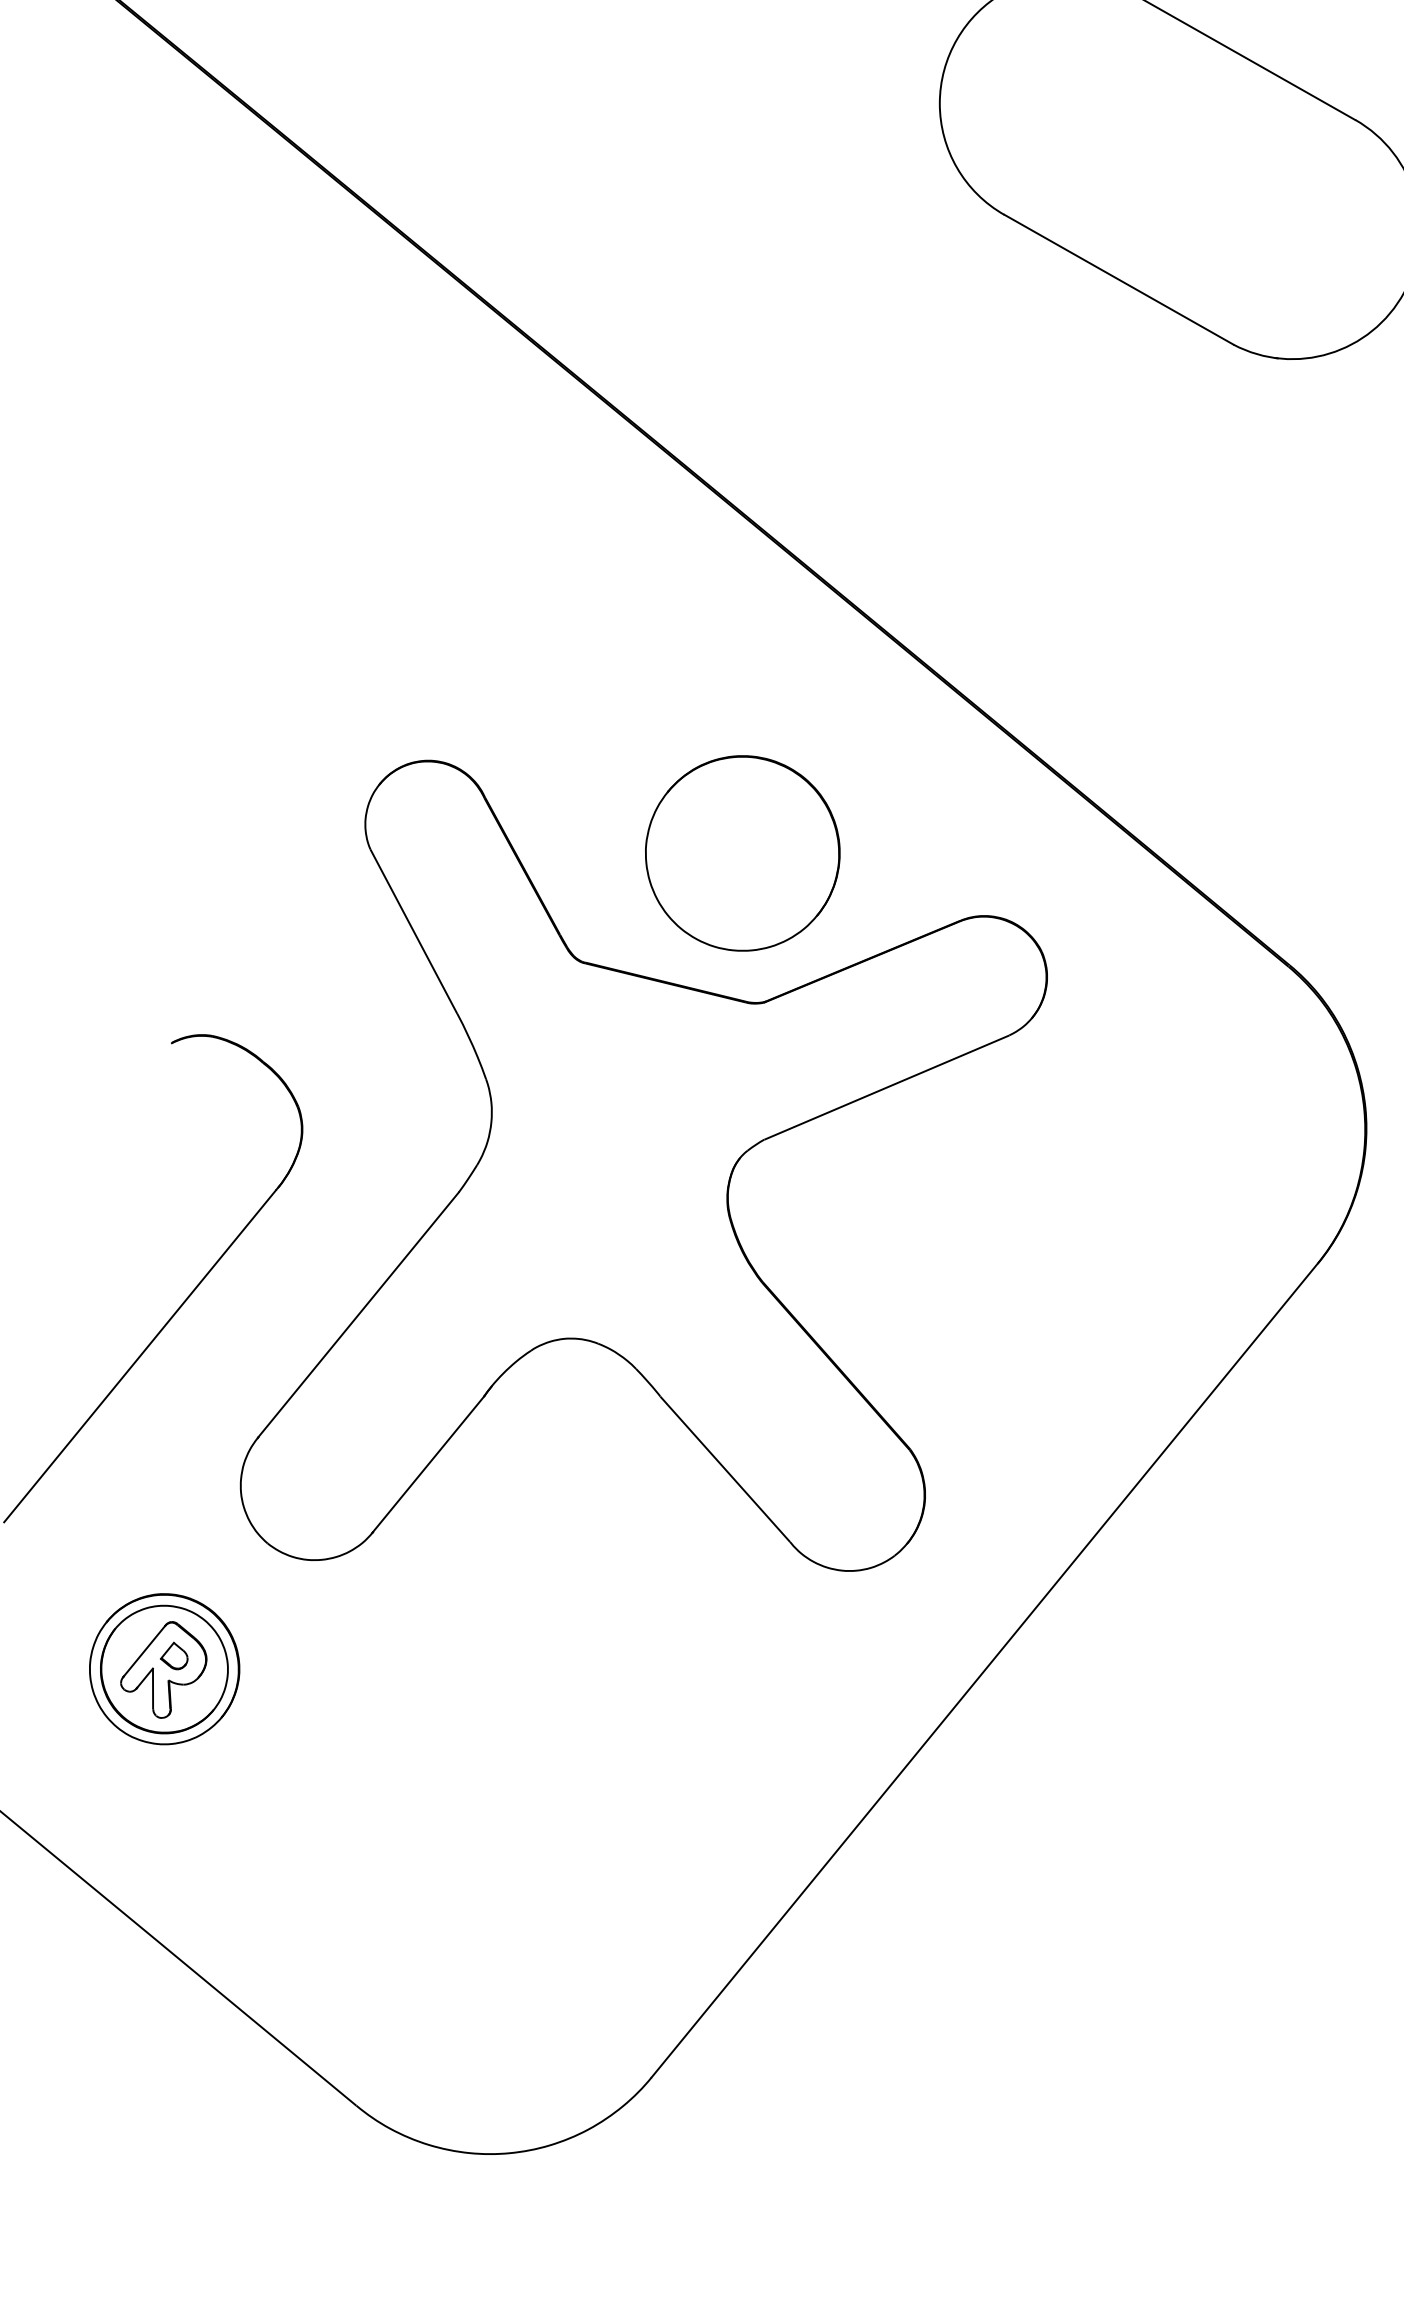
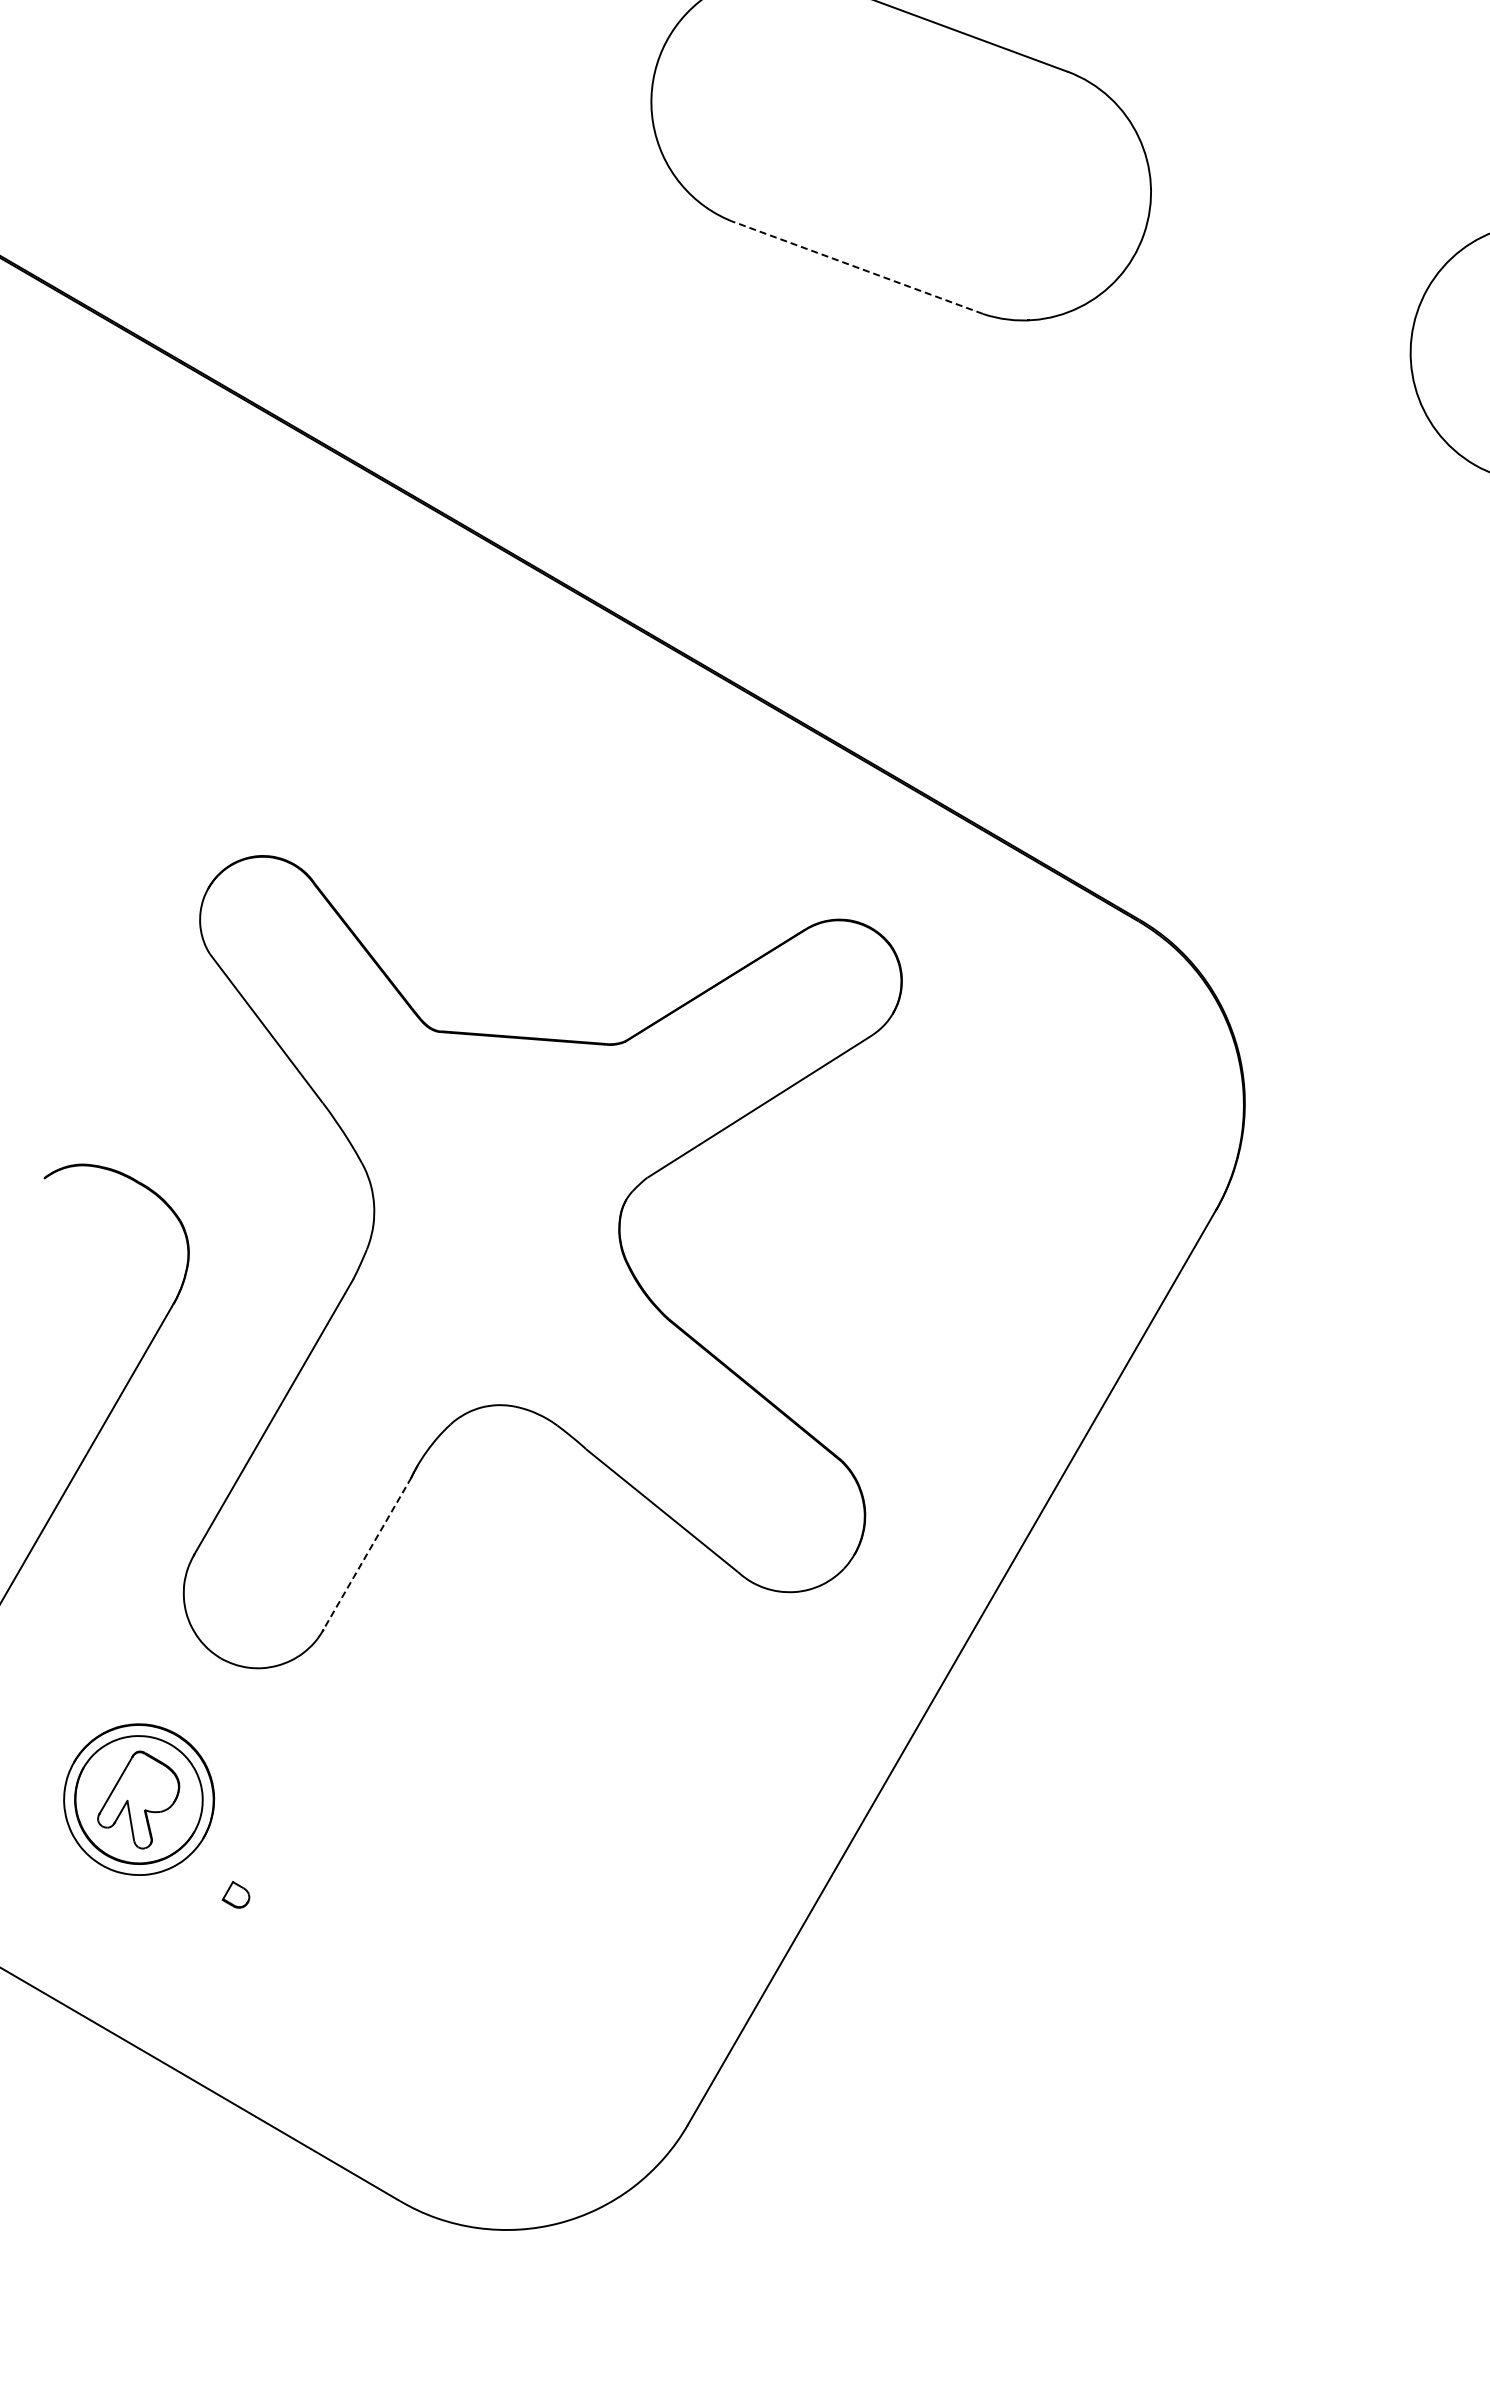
line: (1118, 279) -> (858, 268), solid -> dashed
part: (742, 853) -> (579, 897), removed
line: (428, 1464) -> (367, 1554), solid -> dashed
part: (174, 1655) -> (235, 1894), moved

